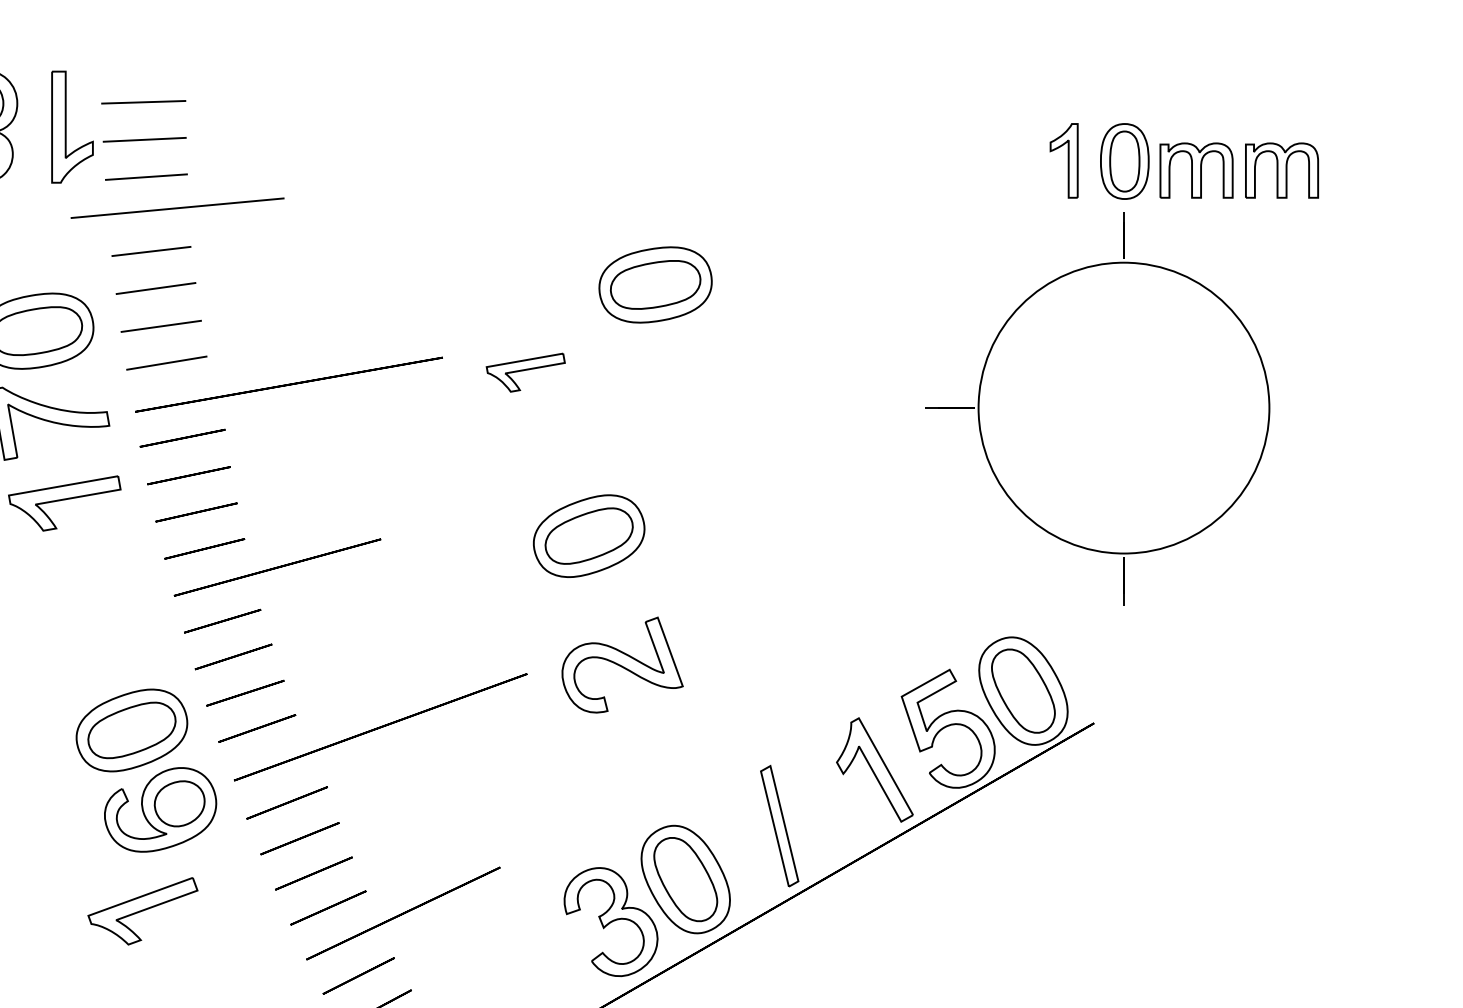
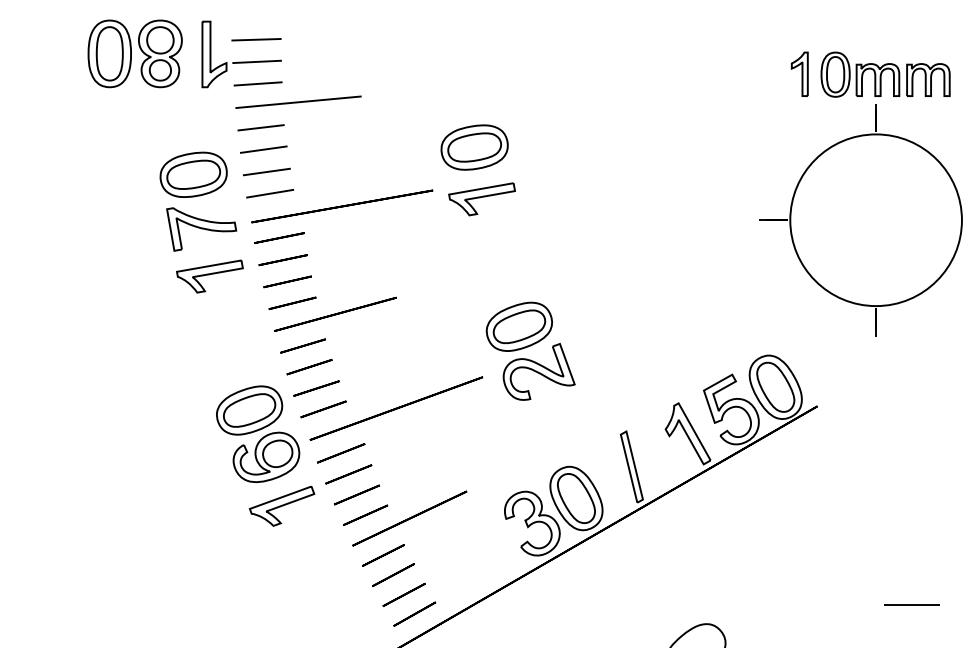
line: (177, 206) -> (298, 101), moved
part: (655, 284) -> (474, 147), moved
part: (524, 372) -> (481, 199), size x1.43
part: (1097, 408) -> (860, 220), moved
part: (587, 535) -> (518, 326), moved
part: (141, 909) -> (281, 505), moved

